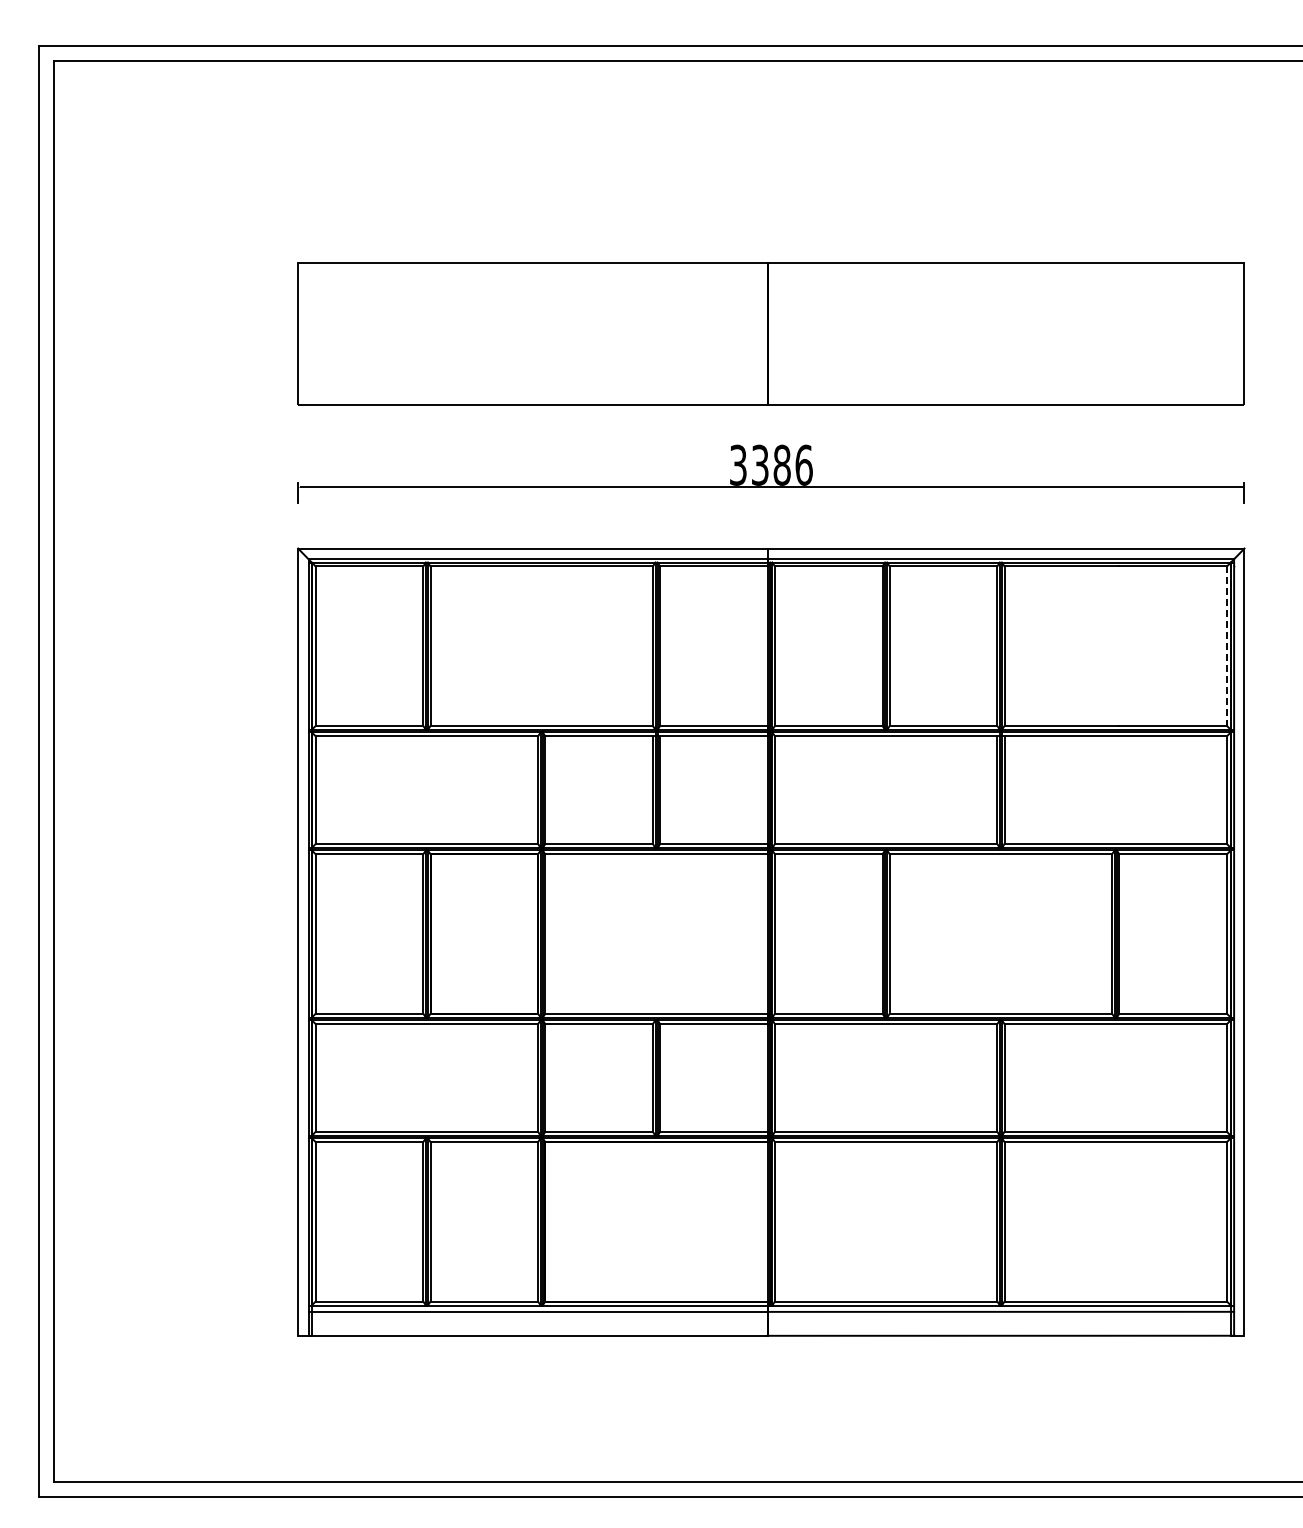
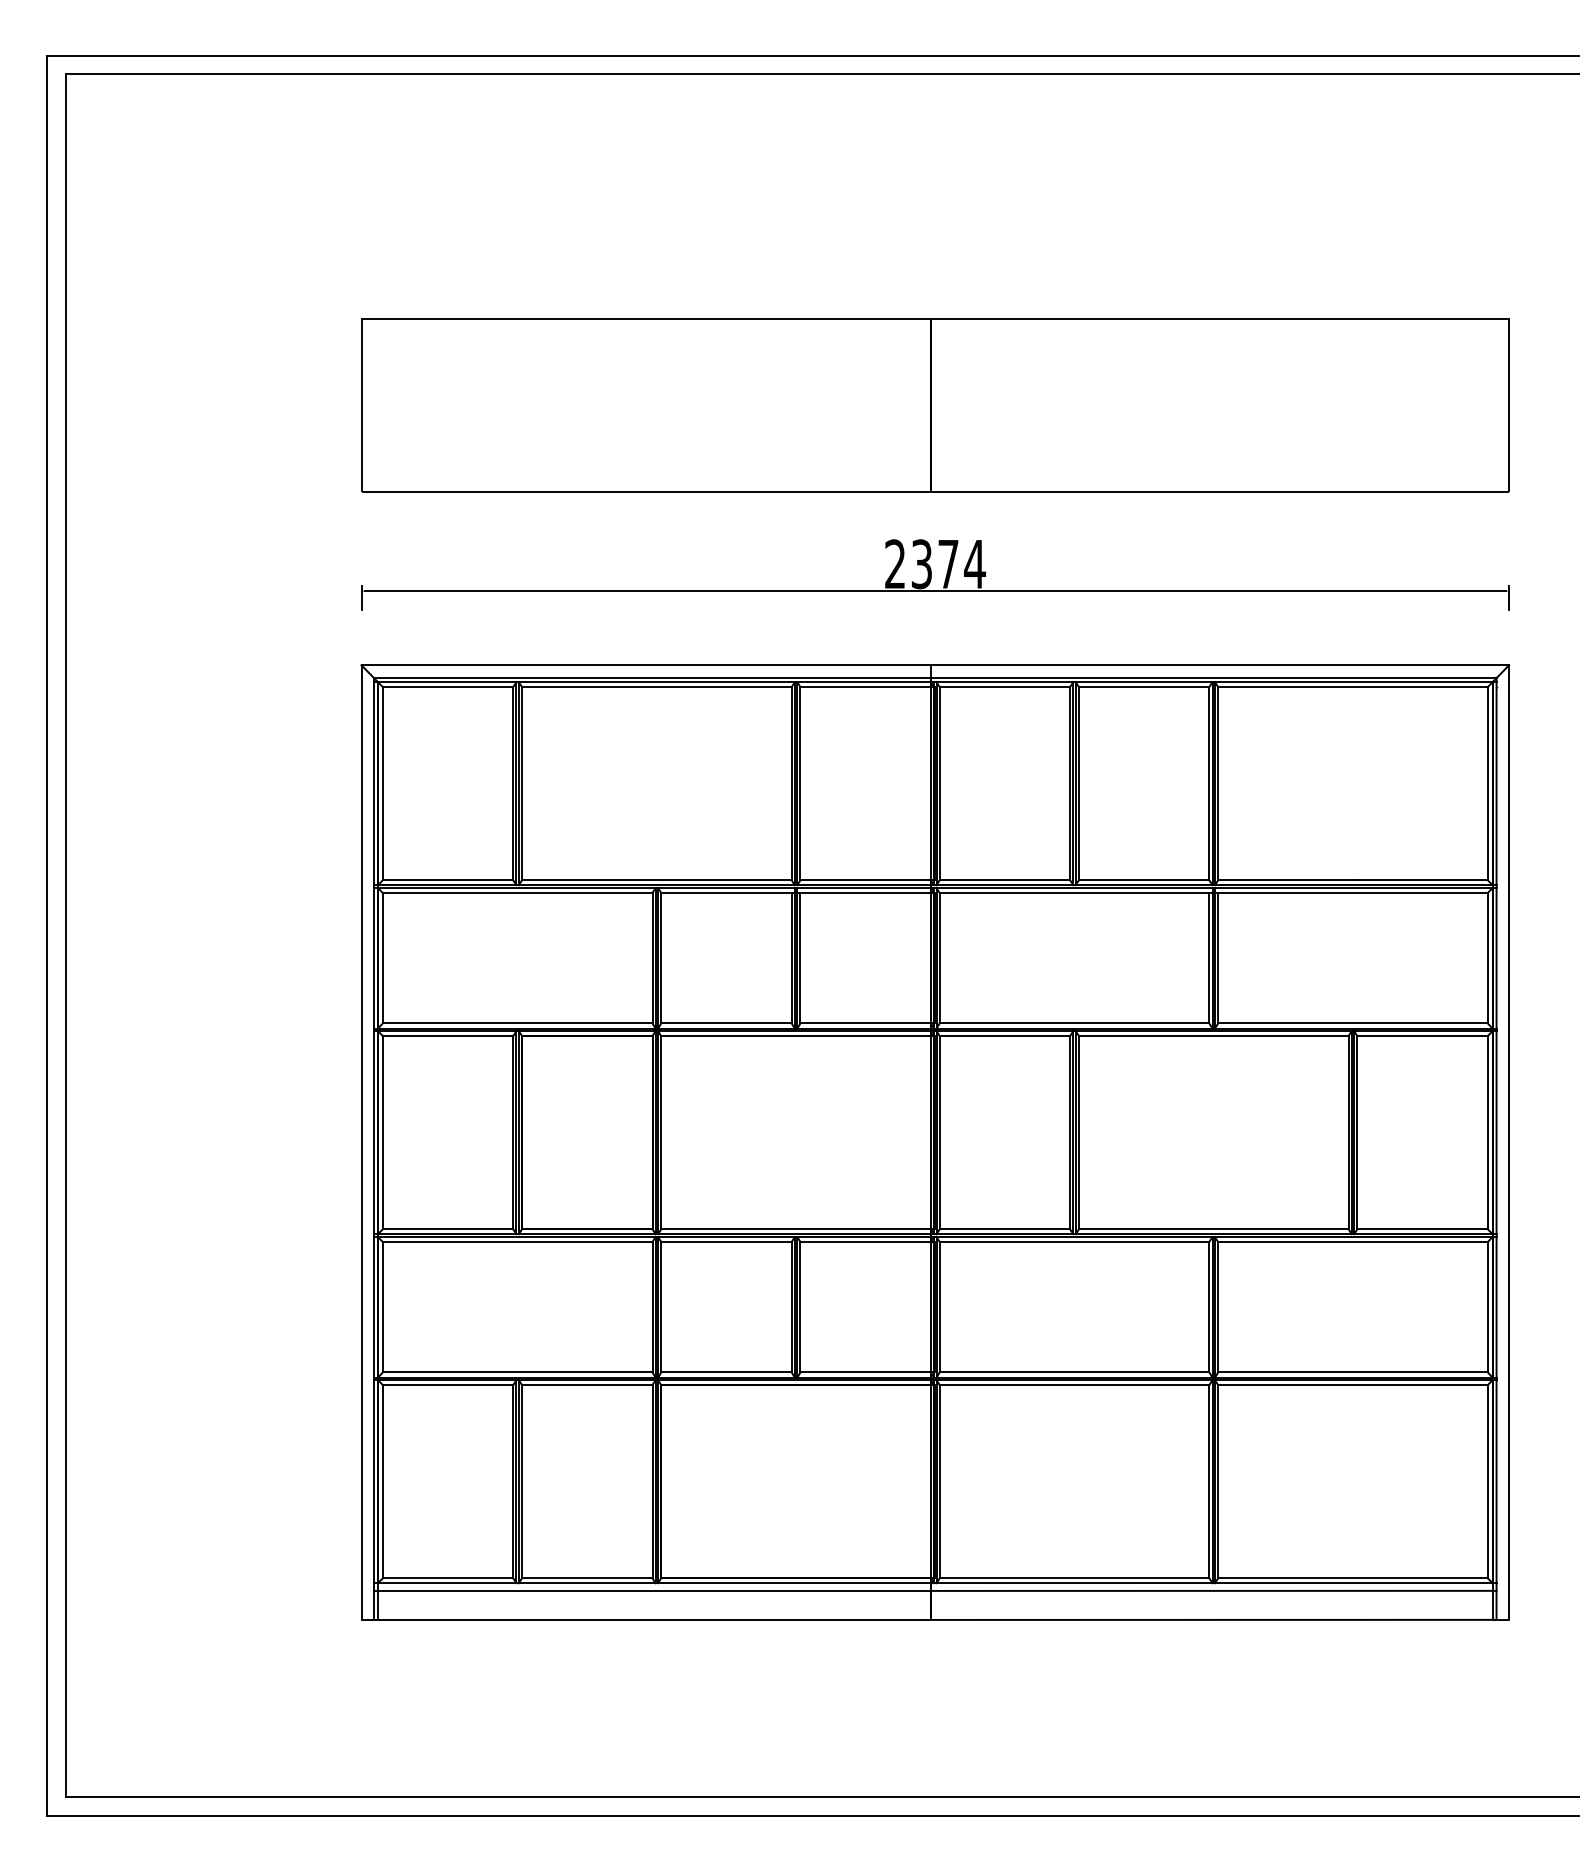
text: (771, 464) -> (935, 563), 3386 -> 2374
line: (1226, 646) -> (1487, 784), dashed -> solid

